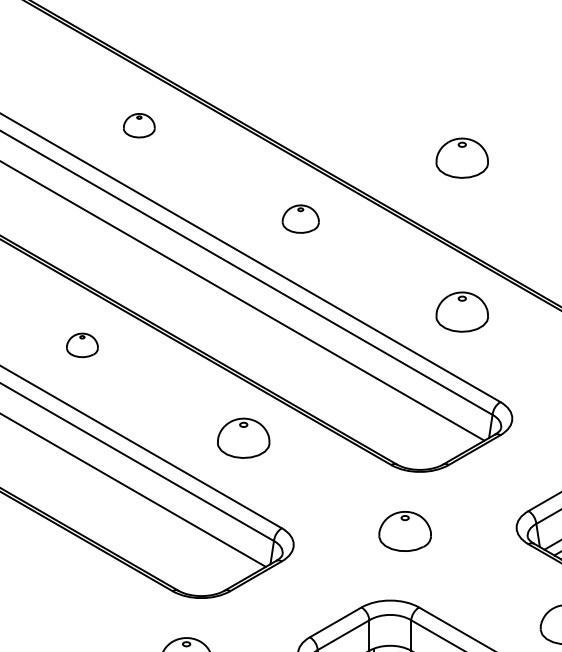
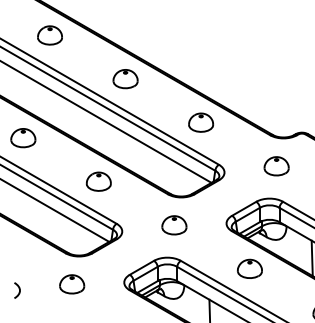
part: (138, 125) -> (49, 35), size x1.67
part: (460, 157) -> (200, 50), removed
part: (300, 219) -> (125, 79), size x1.43
part: (82, 345) -> (23, 138), size x1.67

